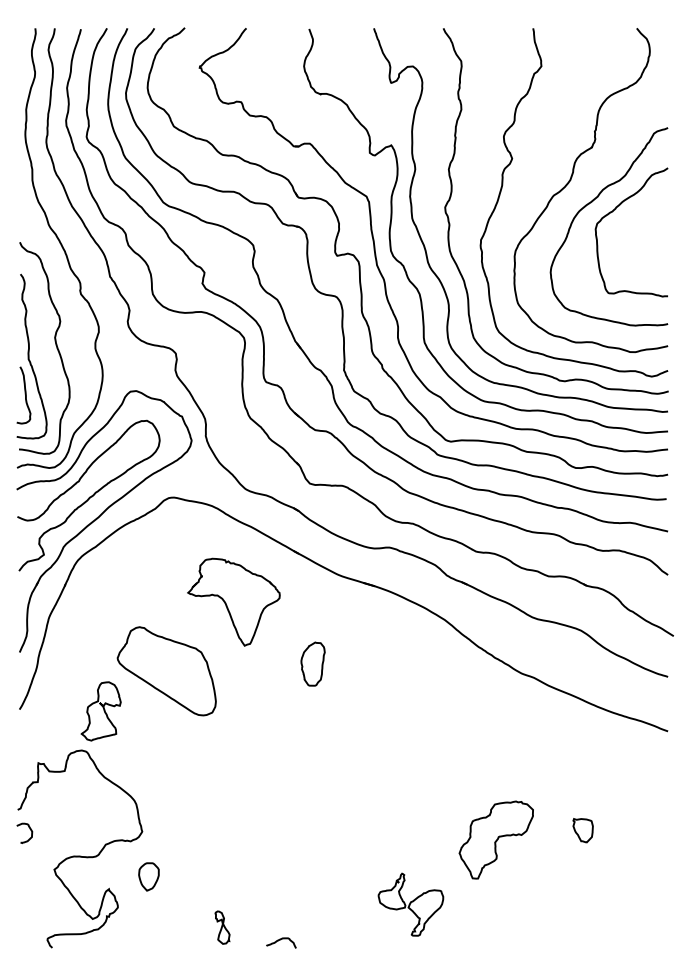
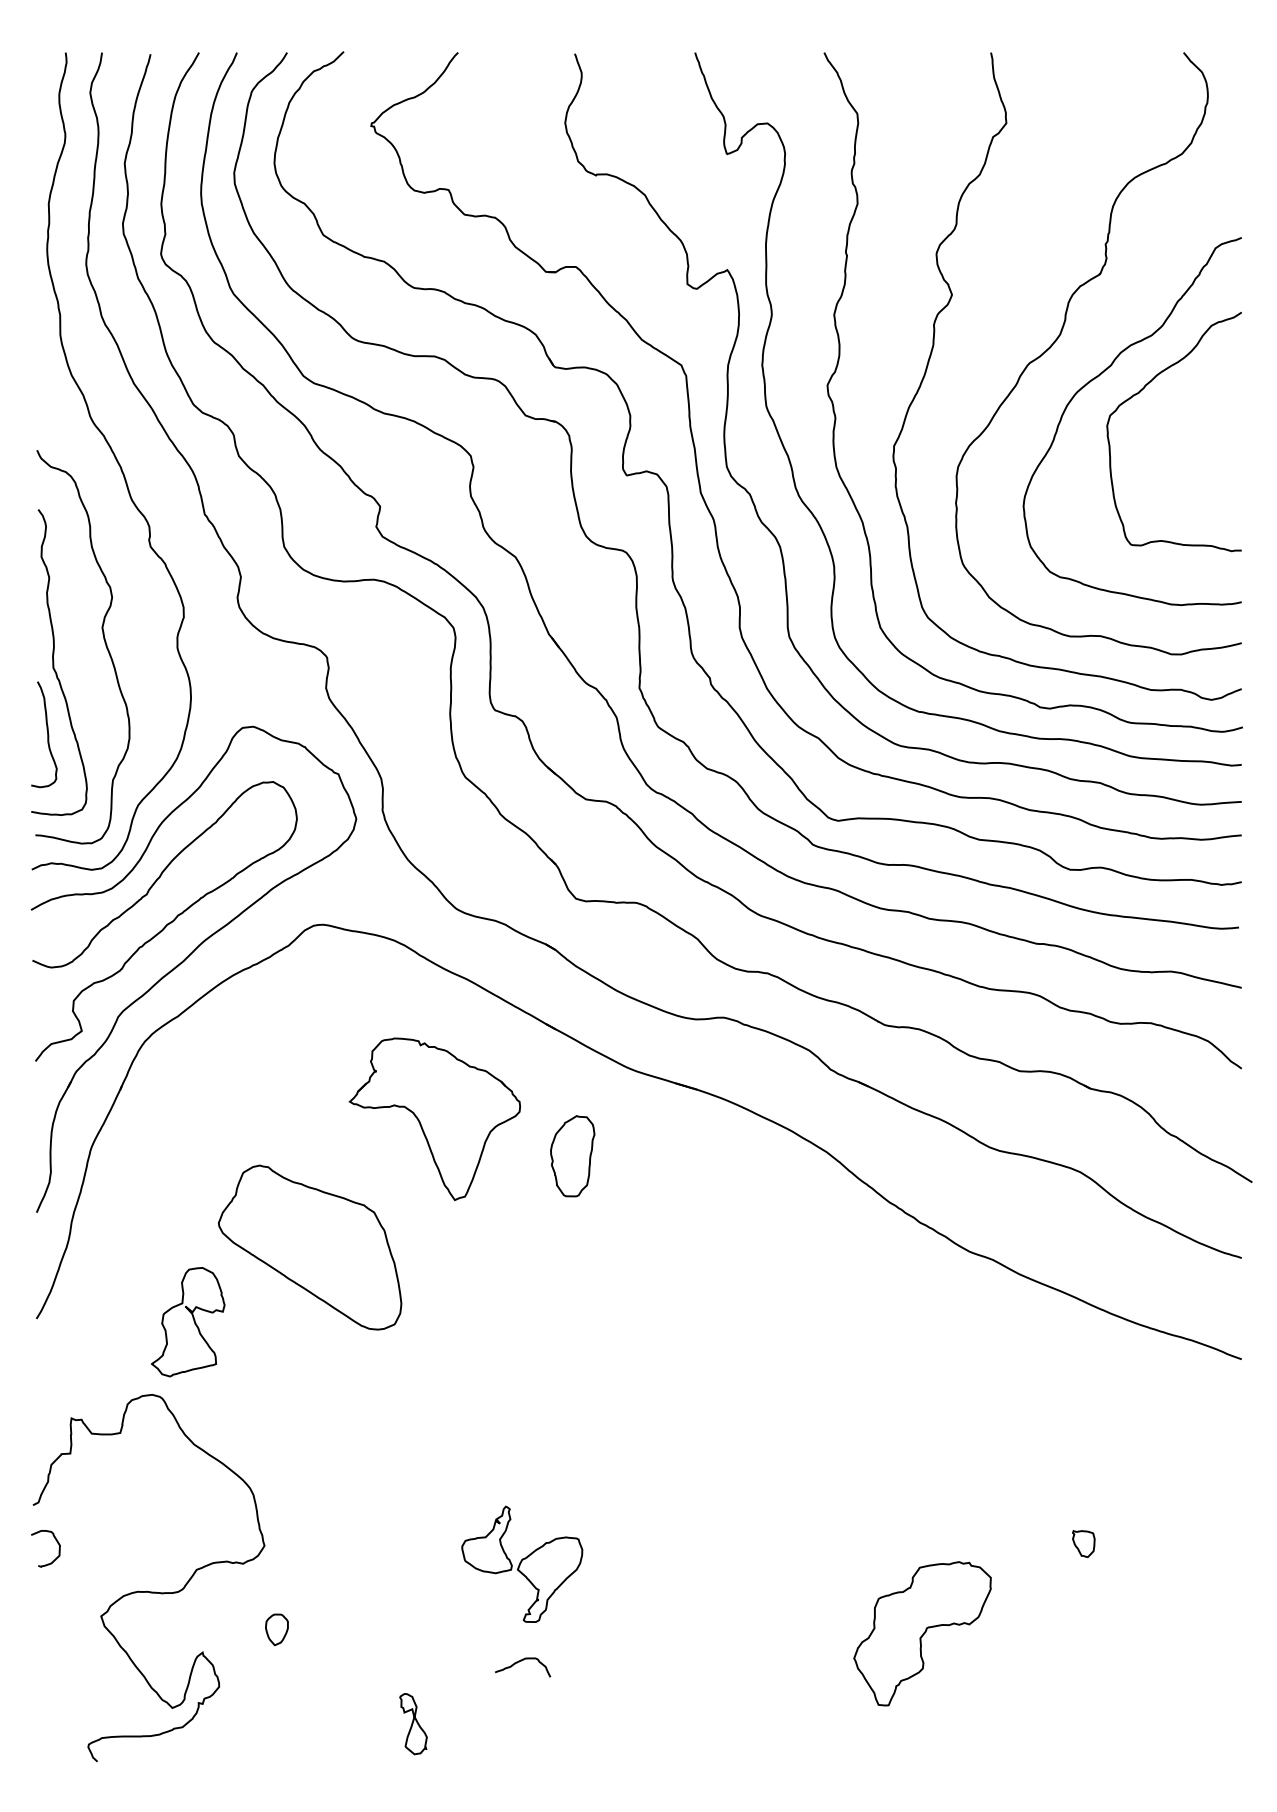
part: (312, 663) -> (571, 1155), moved
part: (582, 830) -> (1082, 1543), size x0.6
part: (495, 839) -> (921, 1632), moved
part: (148, 876) -> (276, 1628), size x0.6
part: (410, 904) -> (521, 1563), moved
curve: (280, 940) -> (521, 1662), moved

